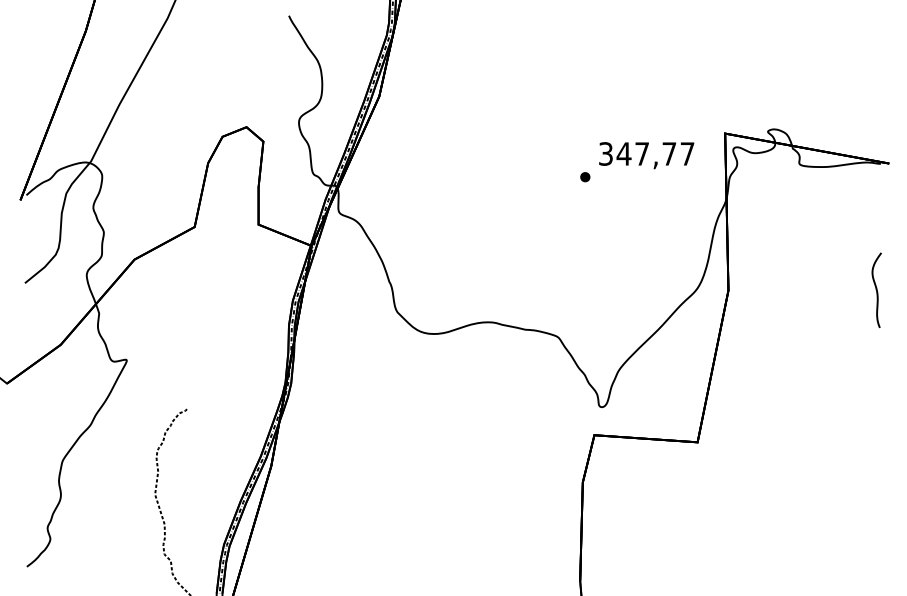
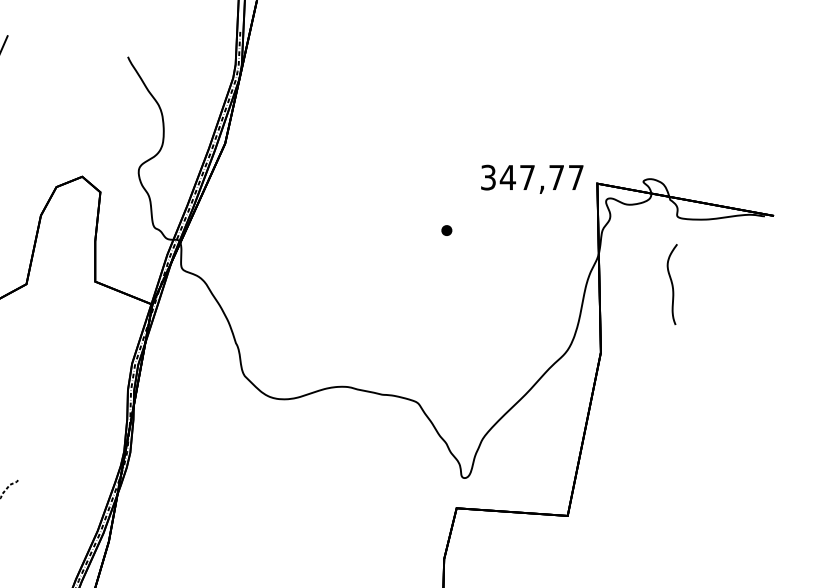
text: (646, 155) -> (532, 179), moved
curve: (876, 290) -> (671, 284), moved

